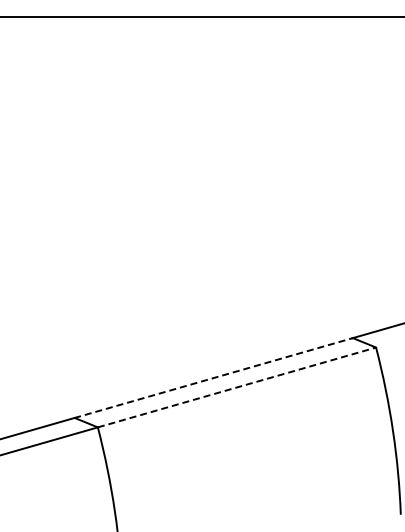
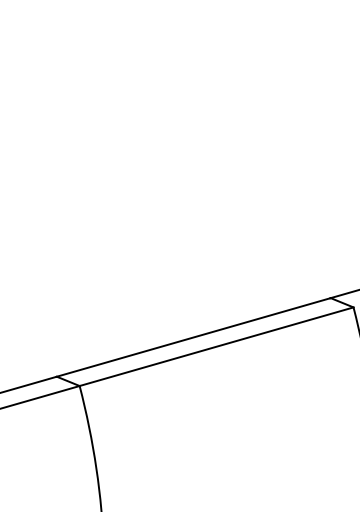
line: (213, 378) -> (193, 337), dashed -> solid
line: (236, 387) -> (216, 346), dashed -> solid

